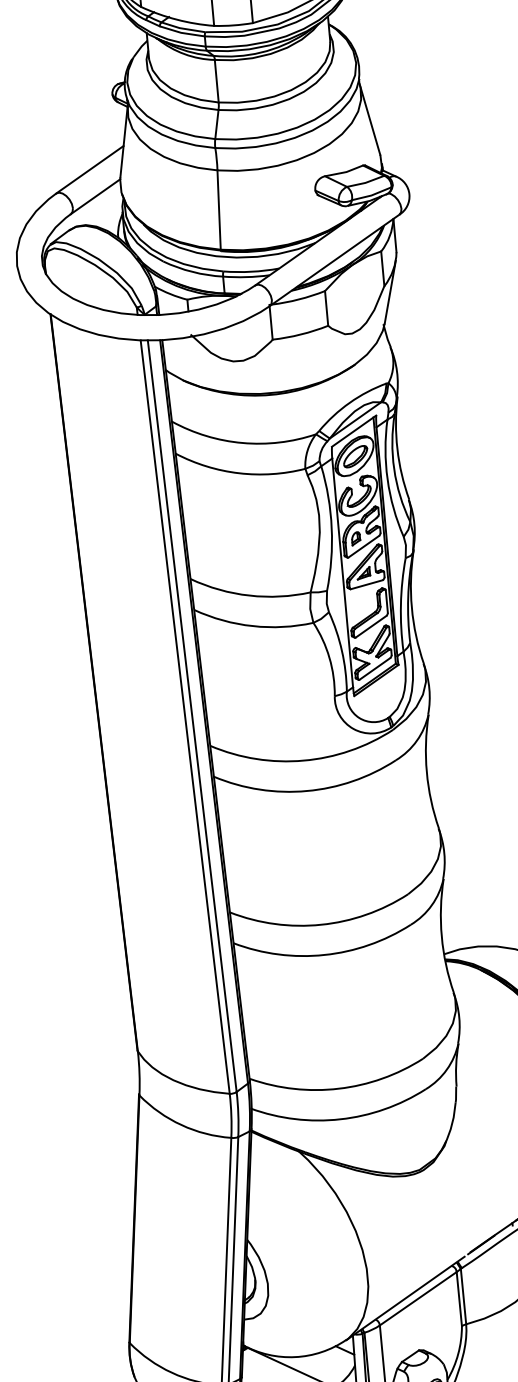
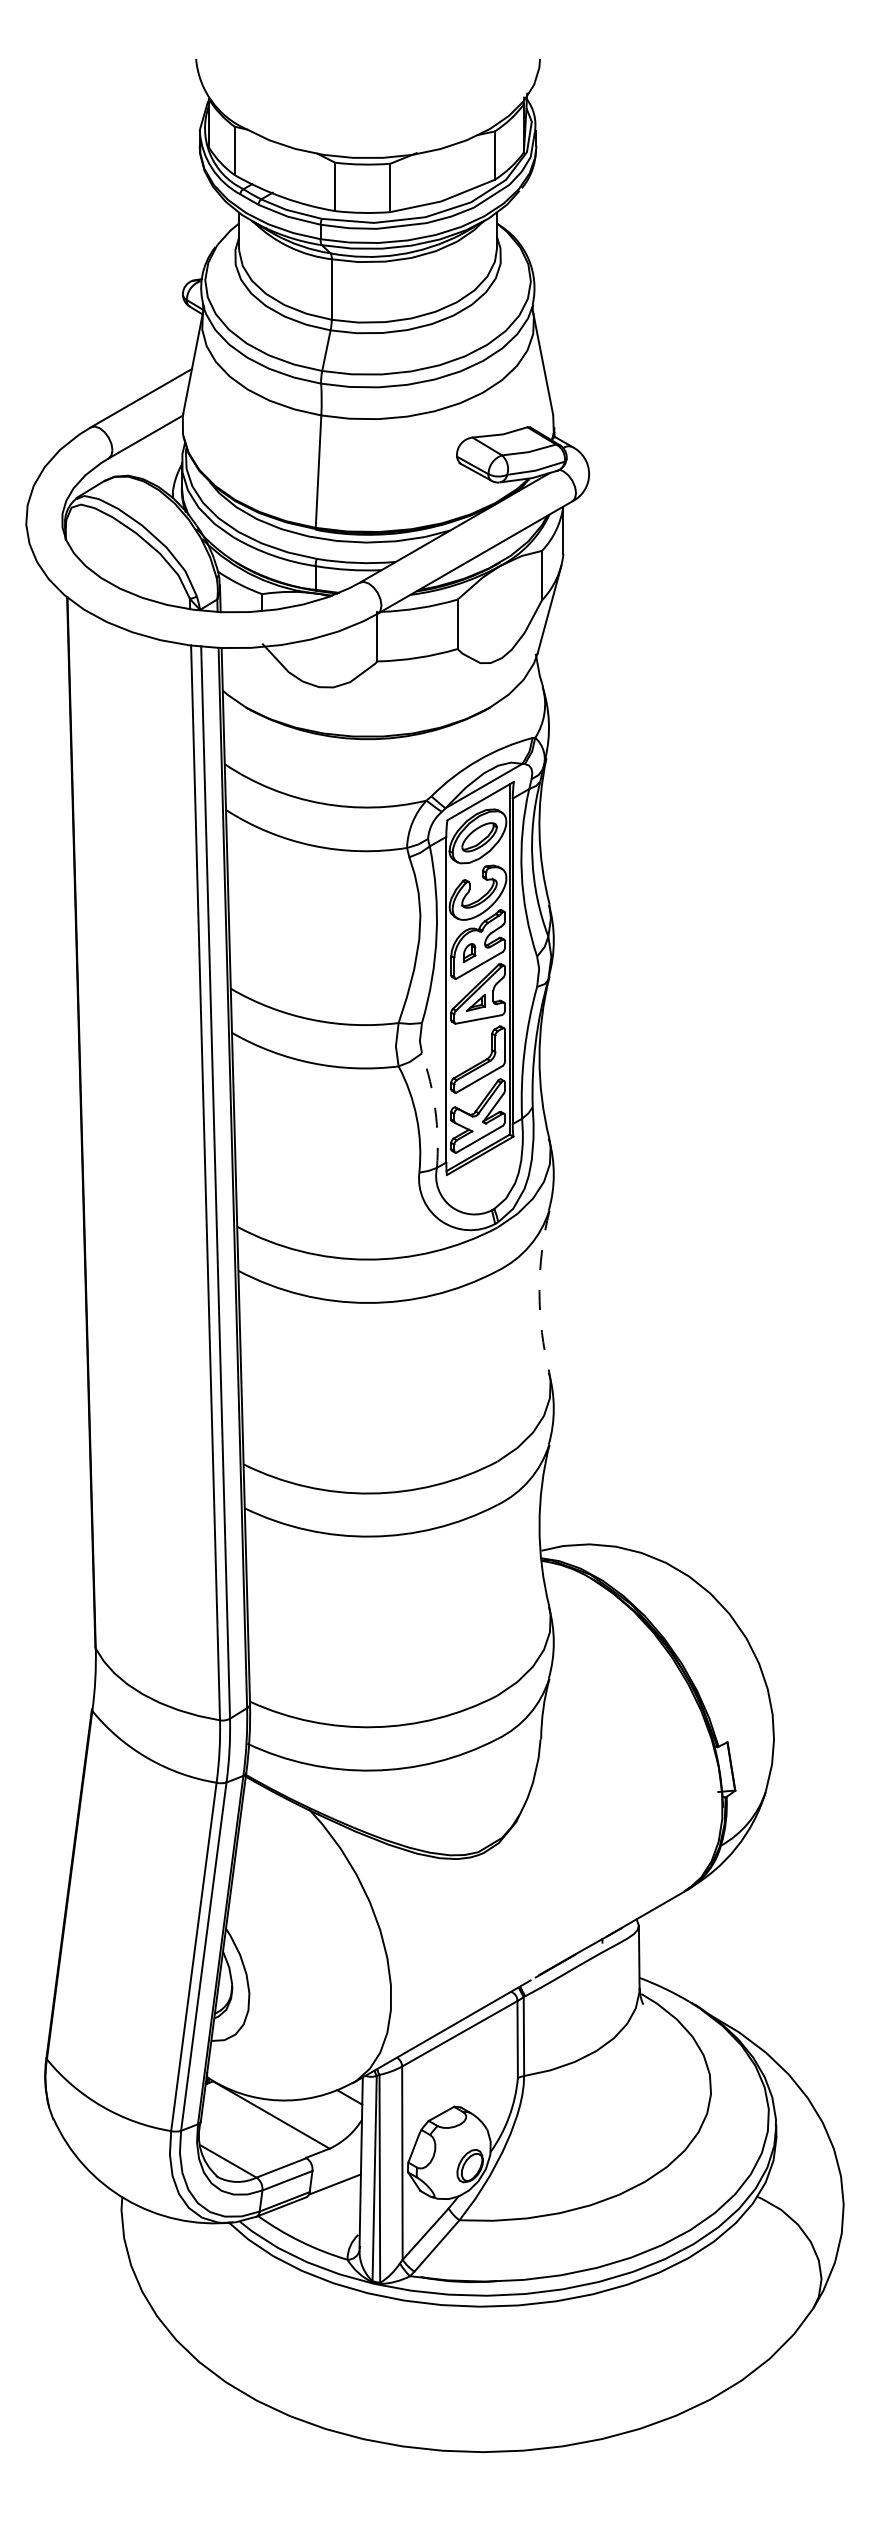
arc: (342, 650) -> (435, 1109), solid -> dashed
arc: (426, 772) -> (539, 1291), solid -> dashed

